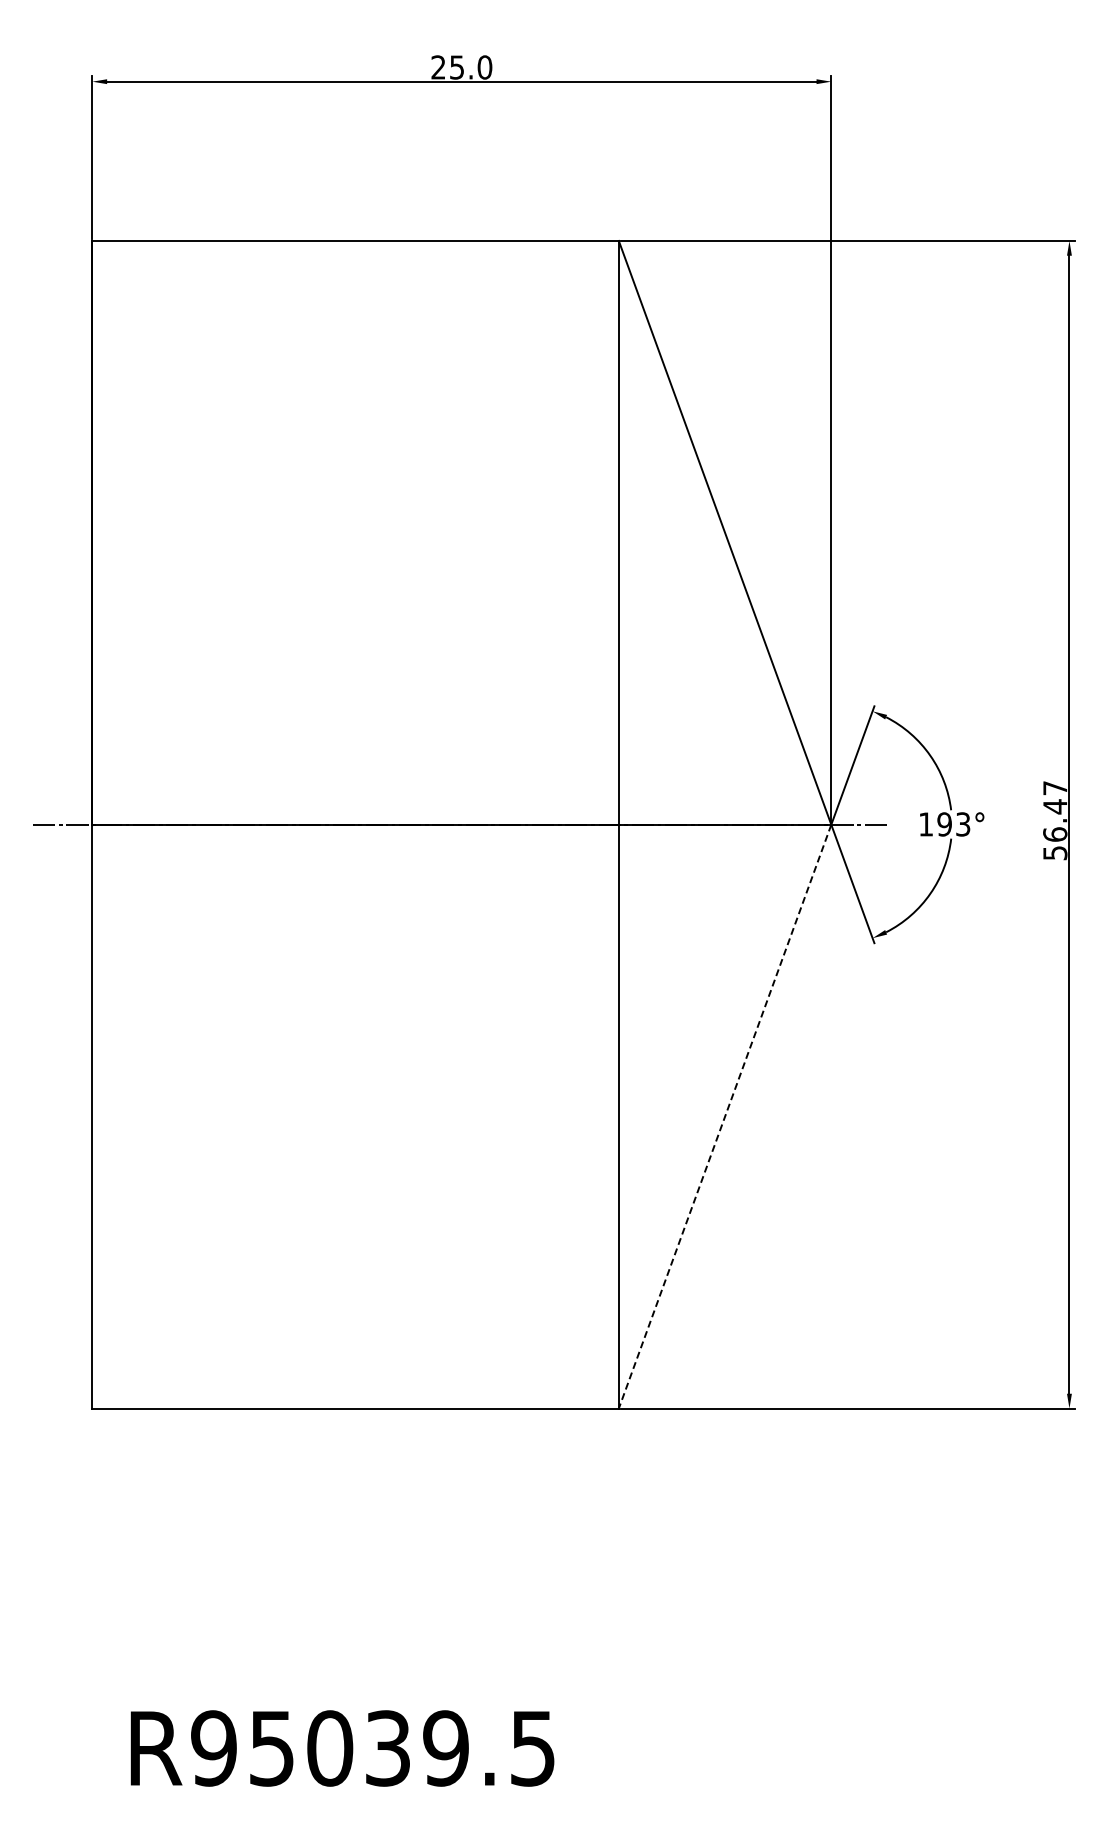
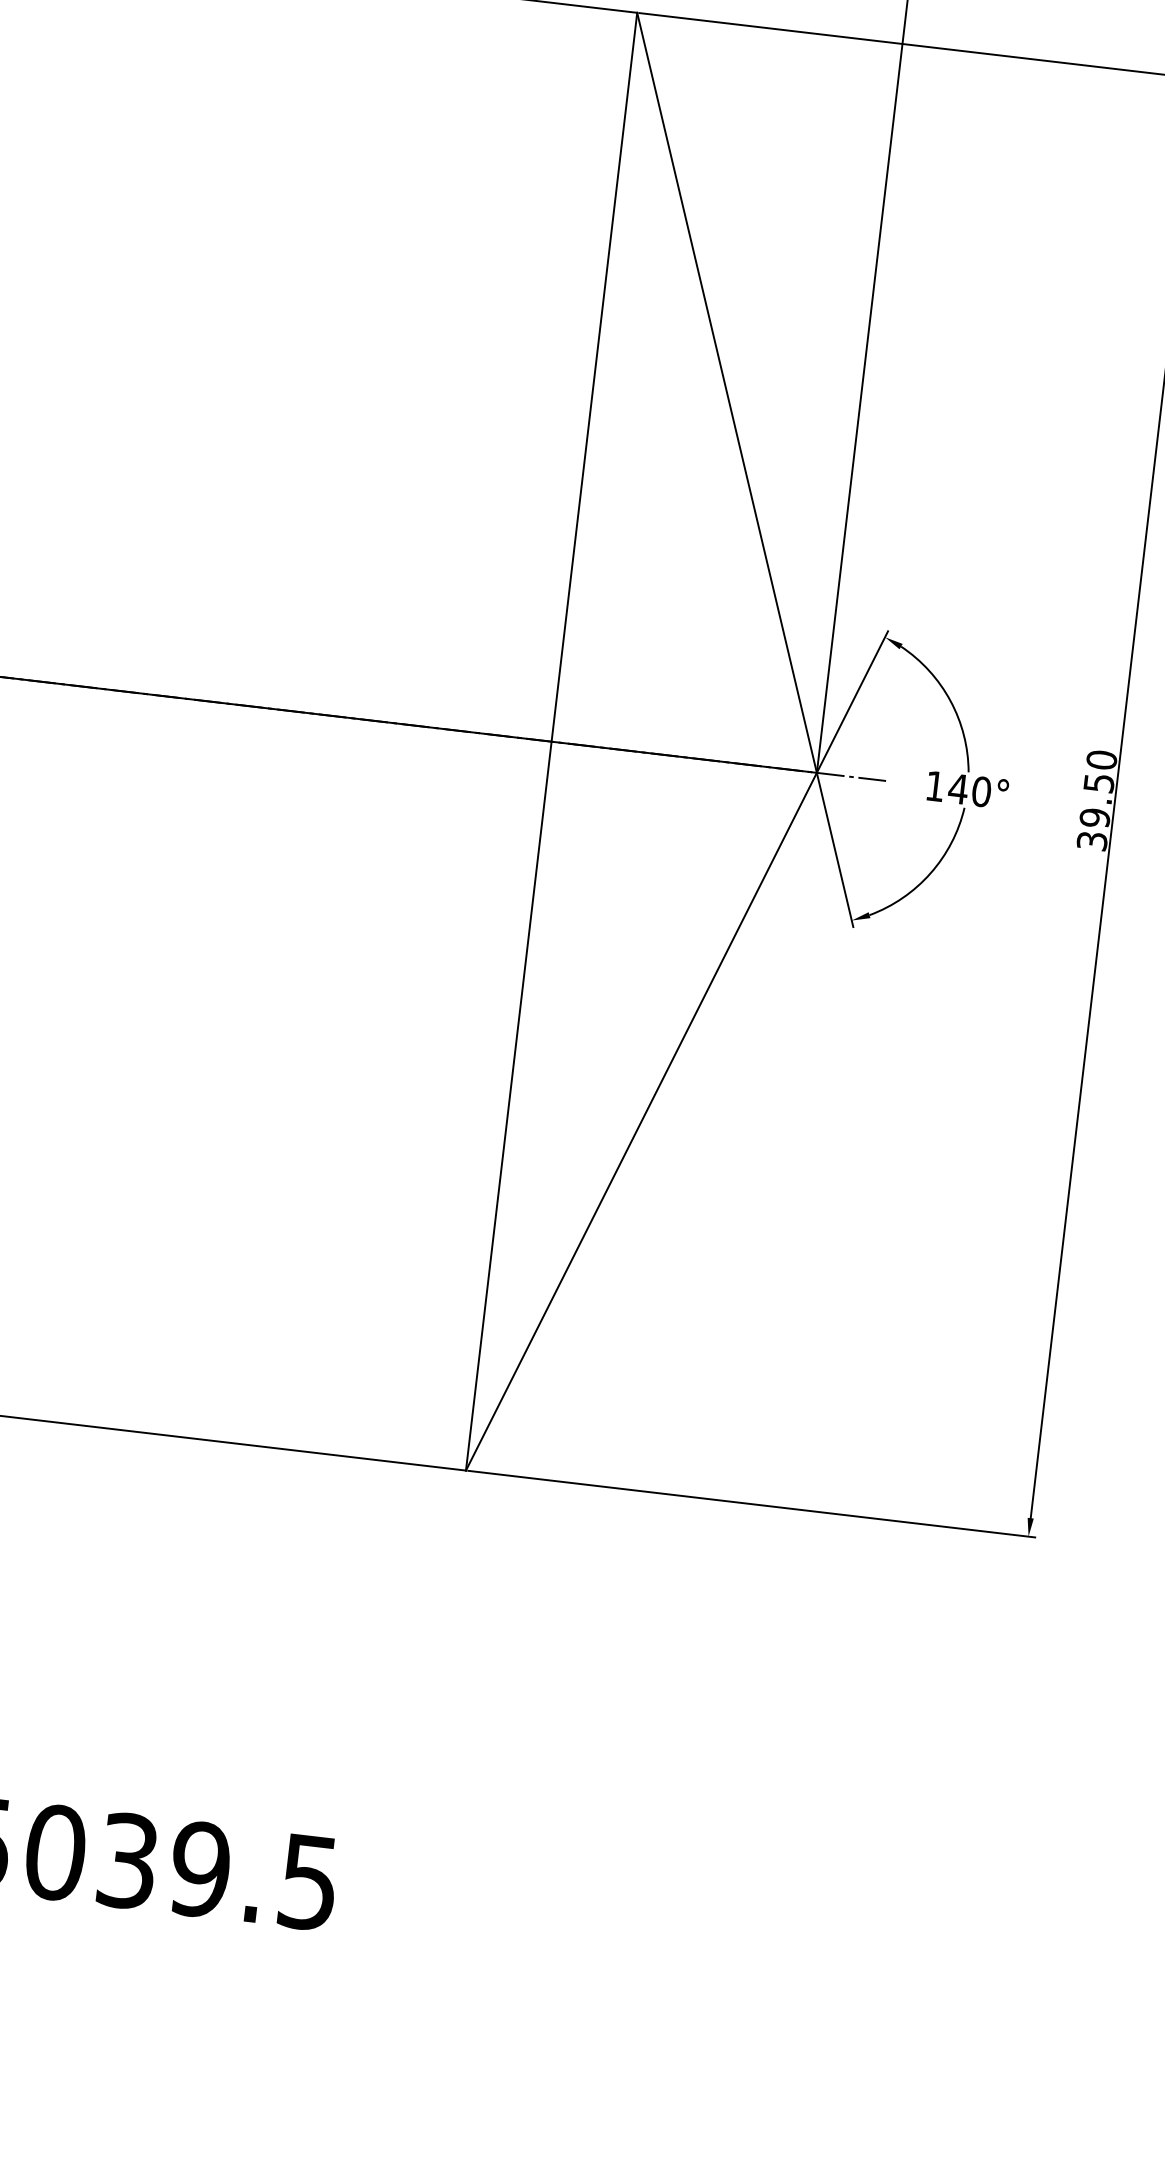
text: (1055, 819) -> (1097, 799), 56.47 -> 39.50
text: (953, 824) -> (969, 790), 193° -> 140°
line: (725, 1116) -> (641, 1121), dashed -> solid

